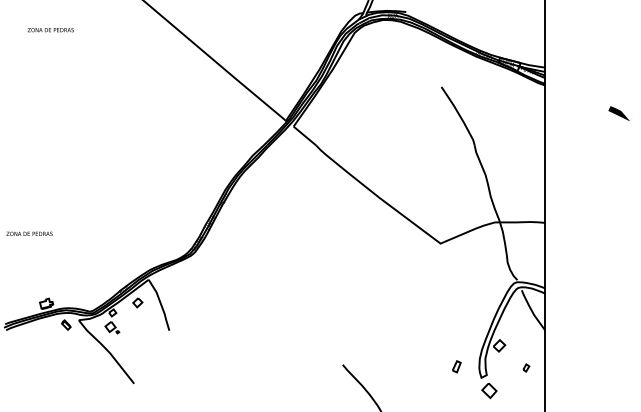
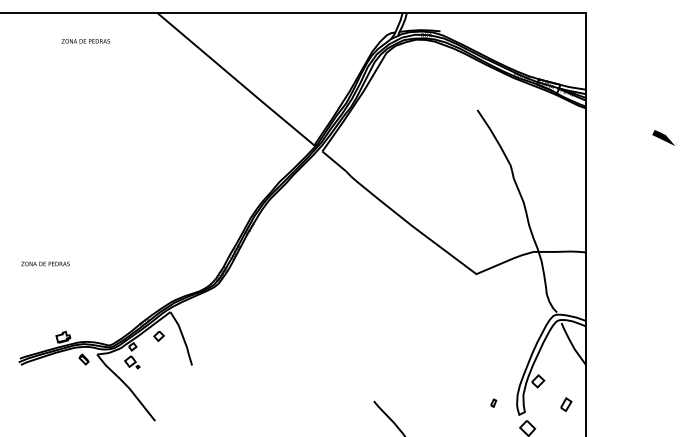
text: (50, 30) -> (85, 41), moved
part: (456, 366) -> (493, 402), size x0.62
part: (526, 367) -> (566, 404), size x1.67

